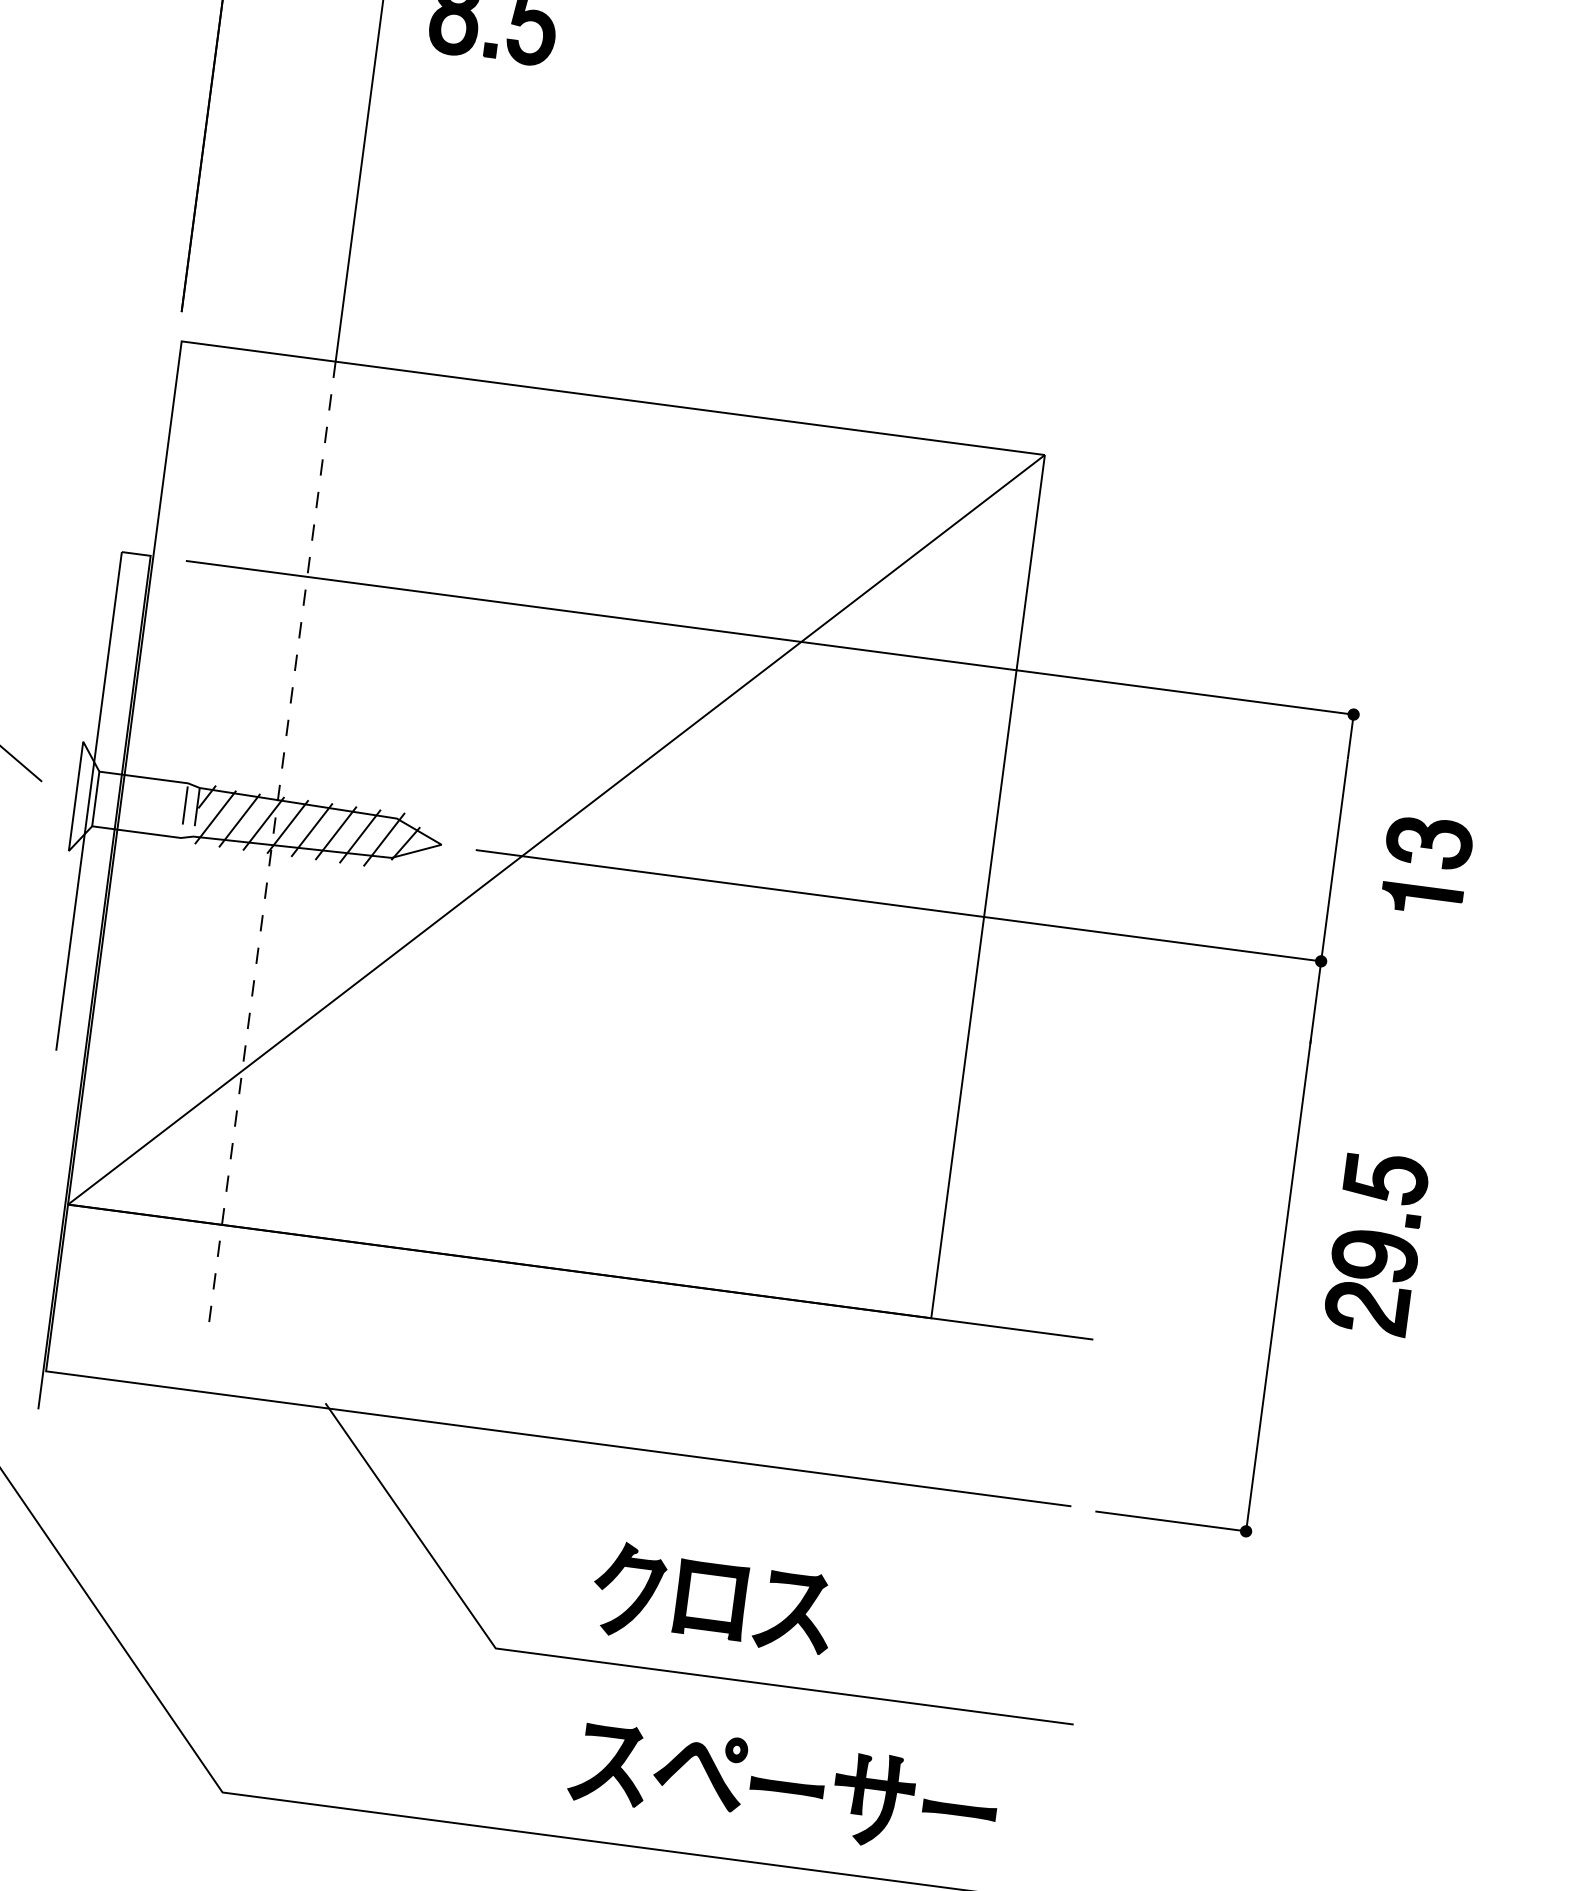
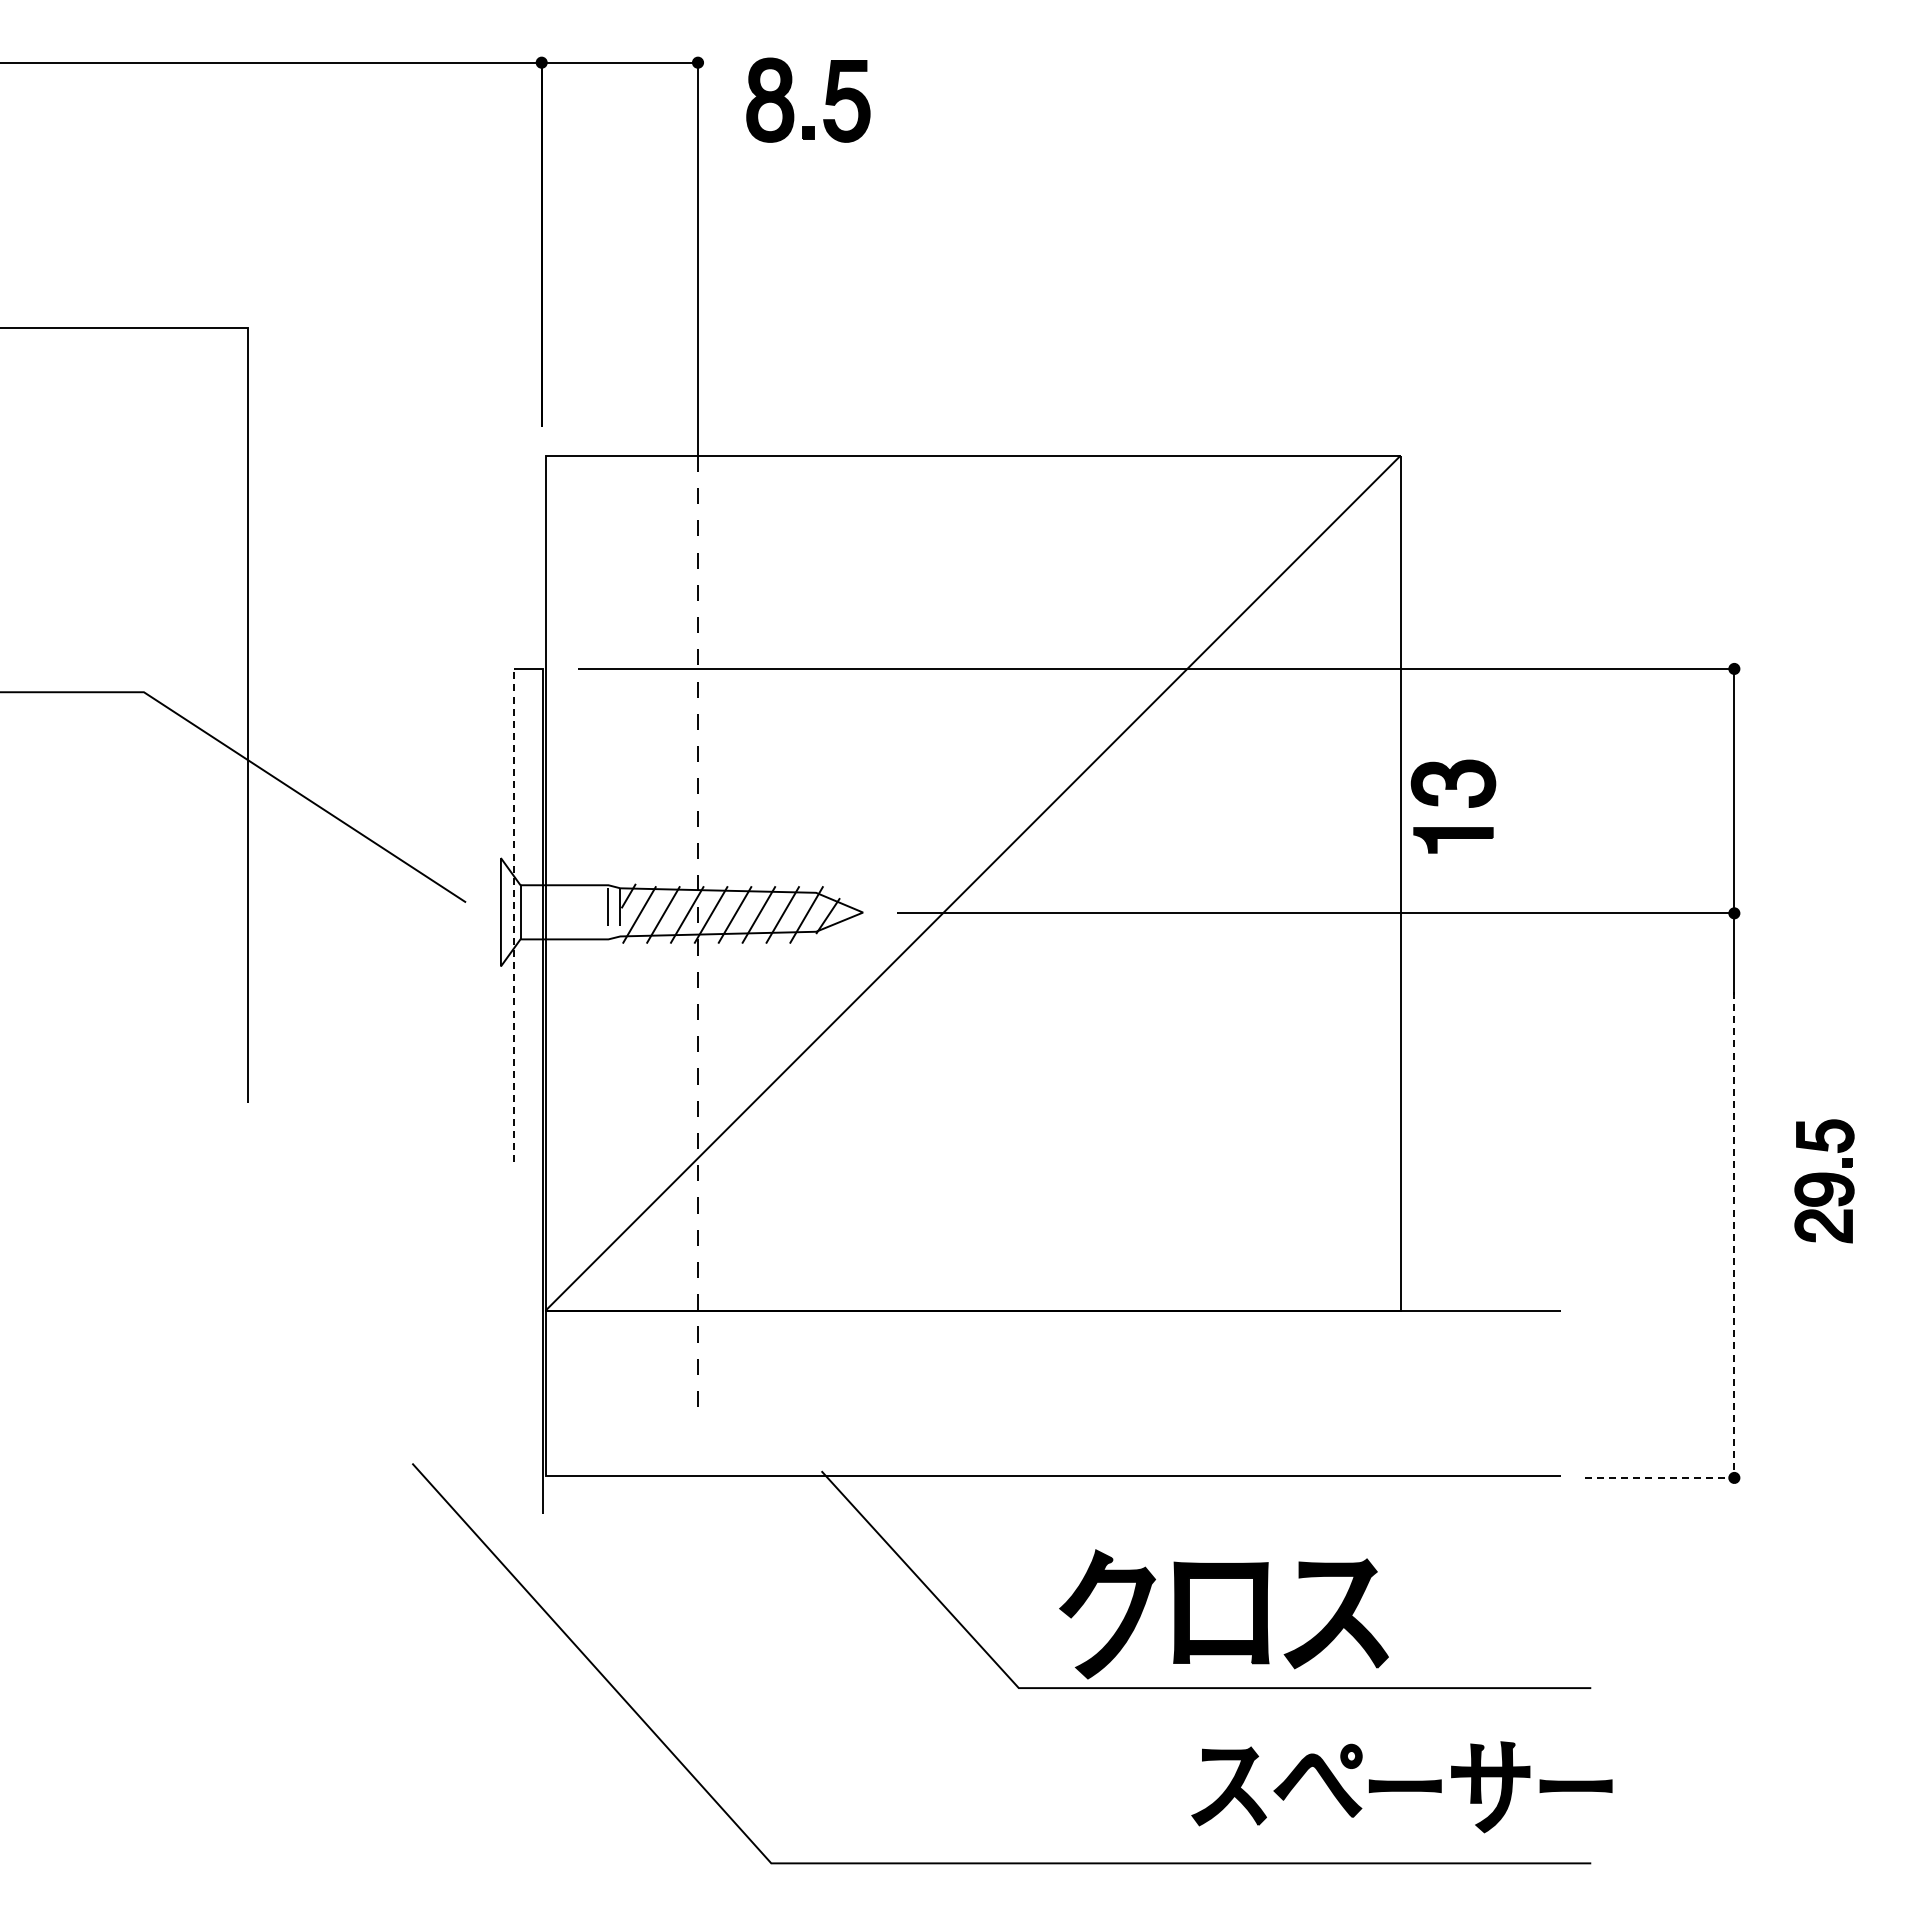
line: (89, 801) -> (514, 915), solid -> dashed
part: (1441, 867) -> (1468, 806), moved
part: (1376, 1244) -> (1824, 1181), size x0.7
line: (1268, 1361) -> (1734, 1309), solid -> dashed
part: (713, 1601) -> (1224, 1614), size x1.4
part: (783, 1788) -> (1401, 1787), moved

